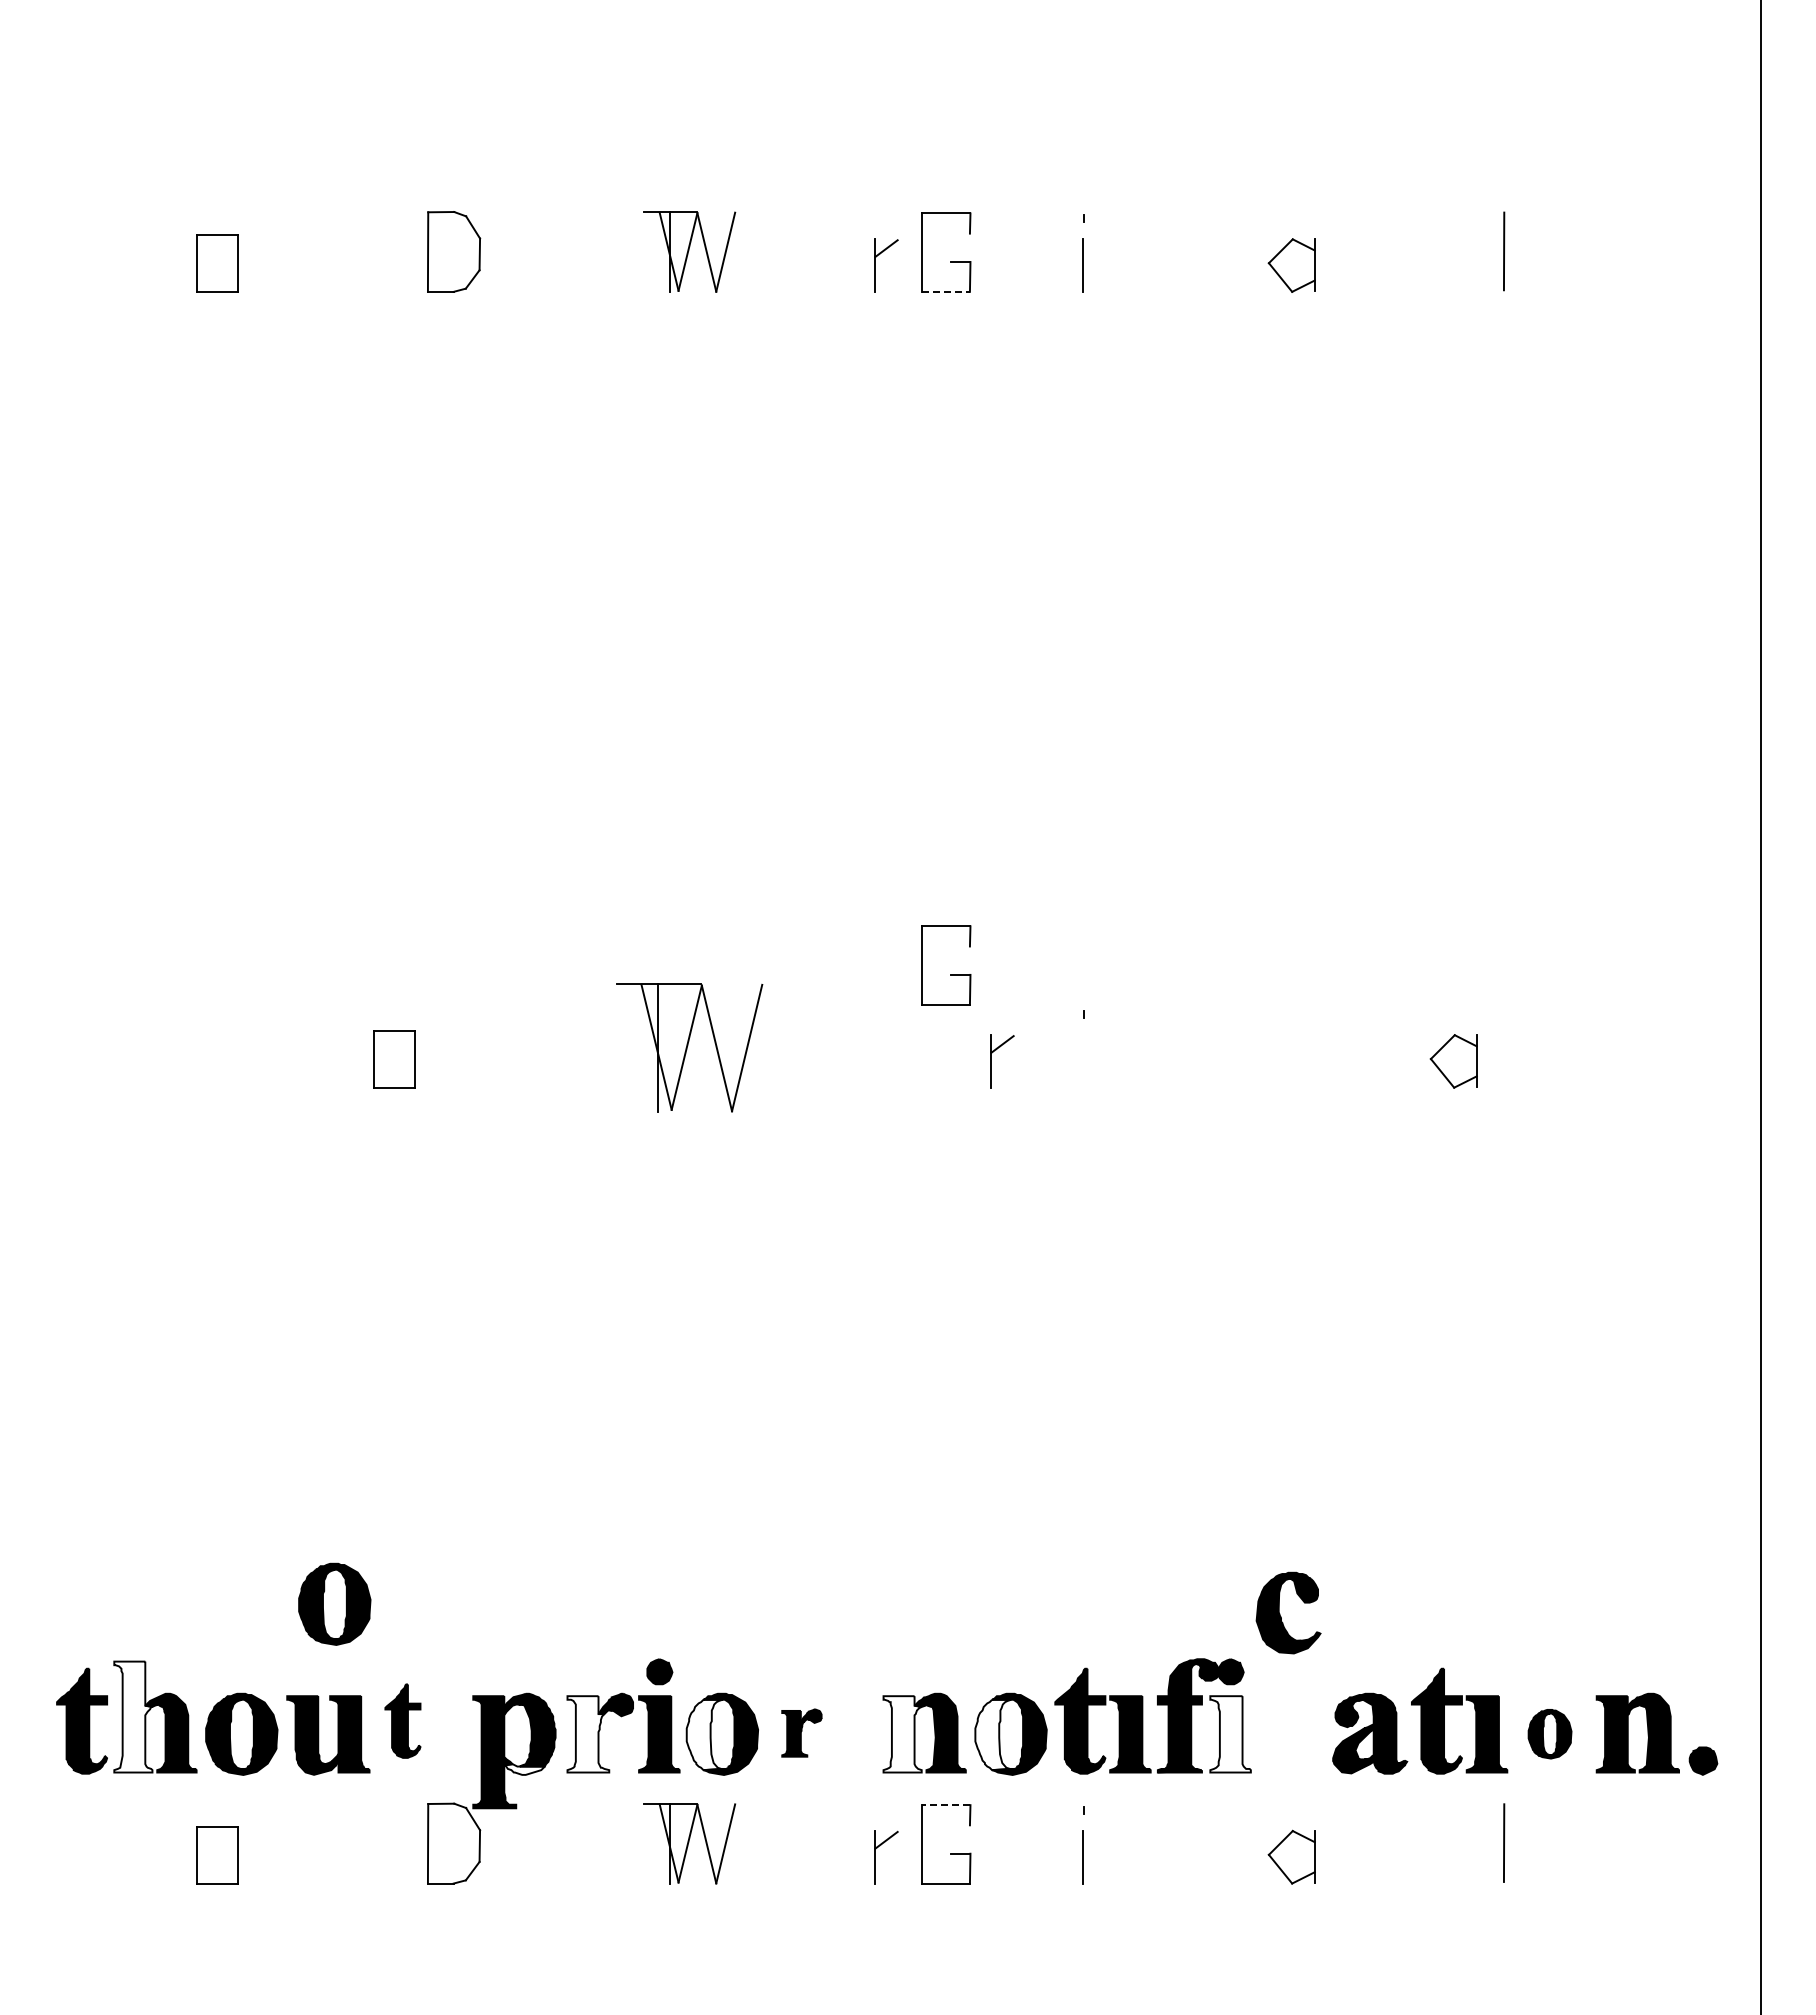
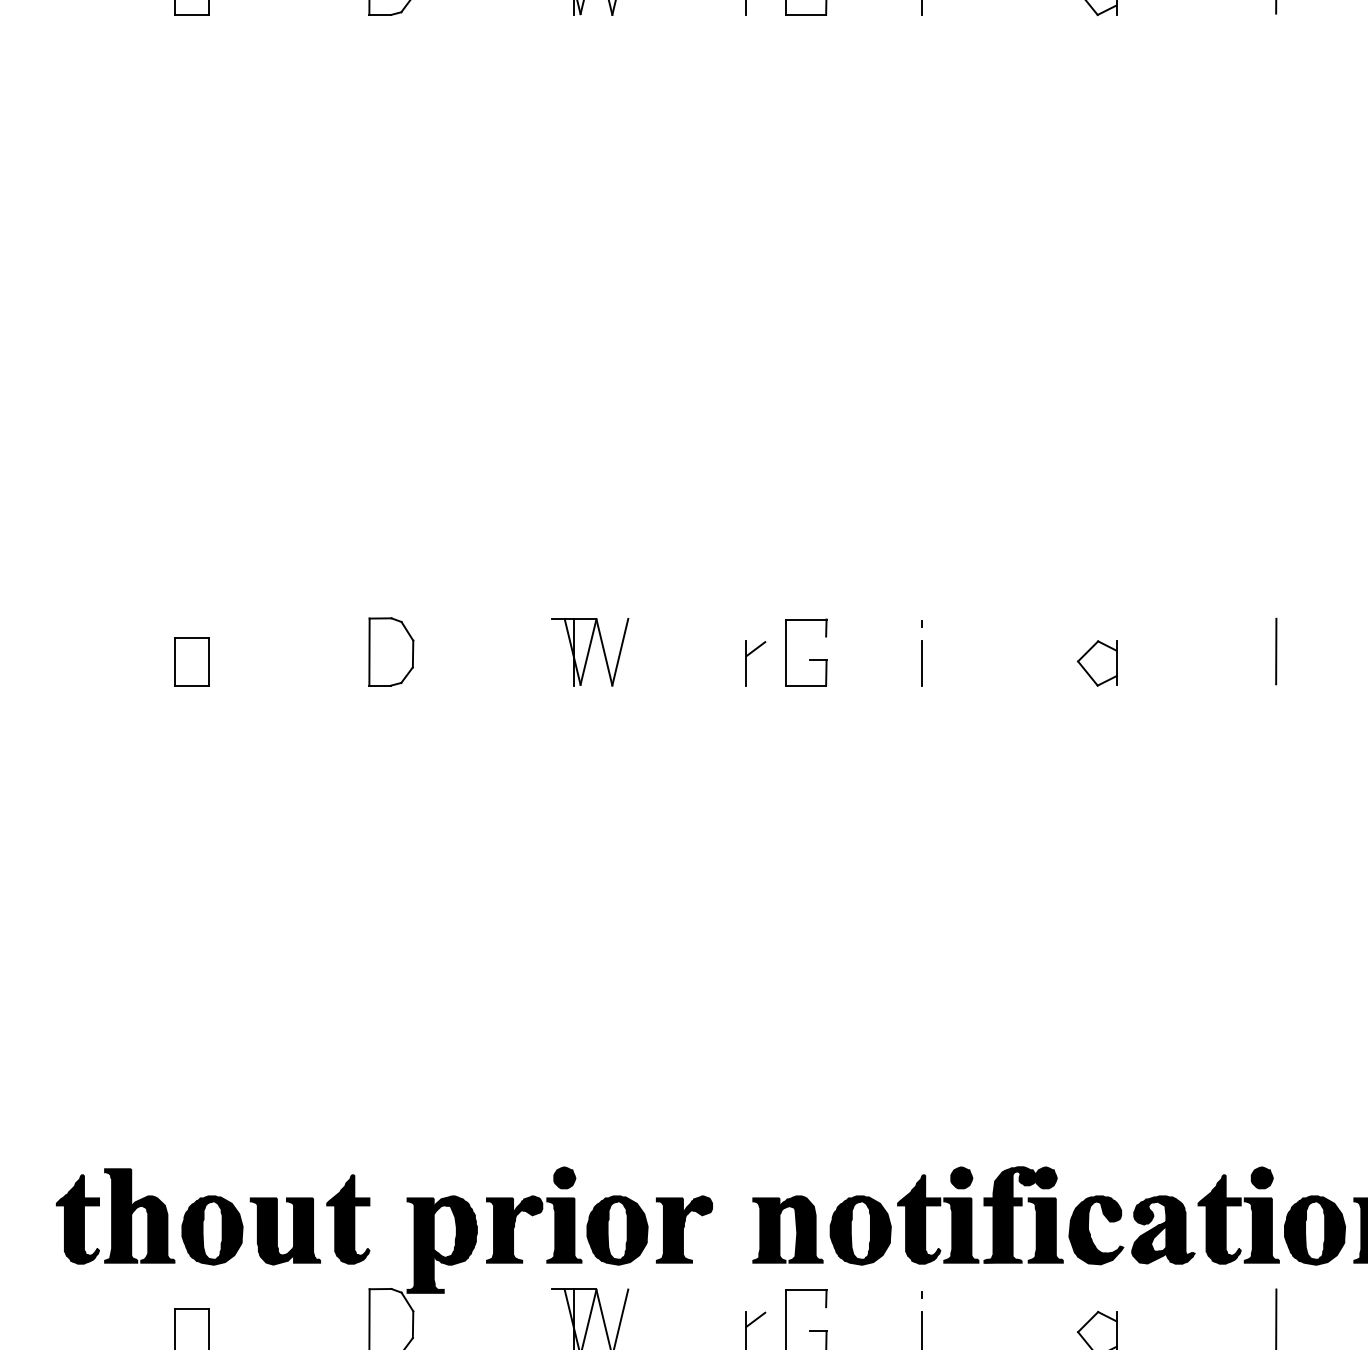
line: (946, 291) -> (806, 14), dashed -> solid
part: (950, 974) -> (809, 660), moved
part: (454, 1047) -> (391, 651), added
part: (689, 1047) -> (589, 651), size x0.62
line: (1503, 1047) -> (1275, 651), added
part: (394, 1059) -> (192, 661), moved
line: (1083, 1060) -> (921, 662), added
part: (991, 1061) -> (746, 663), moved
part: (1453, 1061) -> (1097, 663), moved
part: (334, 1603) -> (290, 1120), removed
part: (1280, 1613) -> (1089, 1230), moved
part: (1130, 1671) -> (961, 1177), added
part: (1487, 1671) -> (1262, 1177), added
fill: (133, 1716) -> (121, 1215), added
part: (402, 1720) -> (347, 1218), size x1.43
part: (801, 1732) -> (684, 1228), size x1.67
part: (1549, 1733) -> (1314, 1229), size x1.67
fill: (588, 1734) -> (504, 1230), added
fill: (704, 1734) -> (602, 1230), added
fill: (902, 1734) -> (769, 1230), added
fill: (993, 1734) -> (845, 1230), added
fill: (1230, 1734) -> (1045, 1230), added
fill: (524, 1769) -> (450, 1260), added
line: (945, 1805) -> (805, 1290), dashed -> solid

